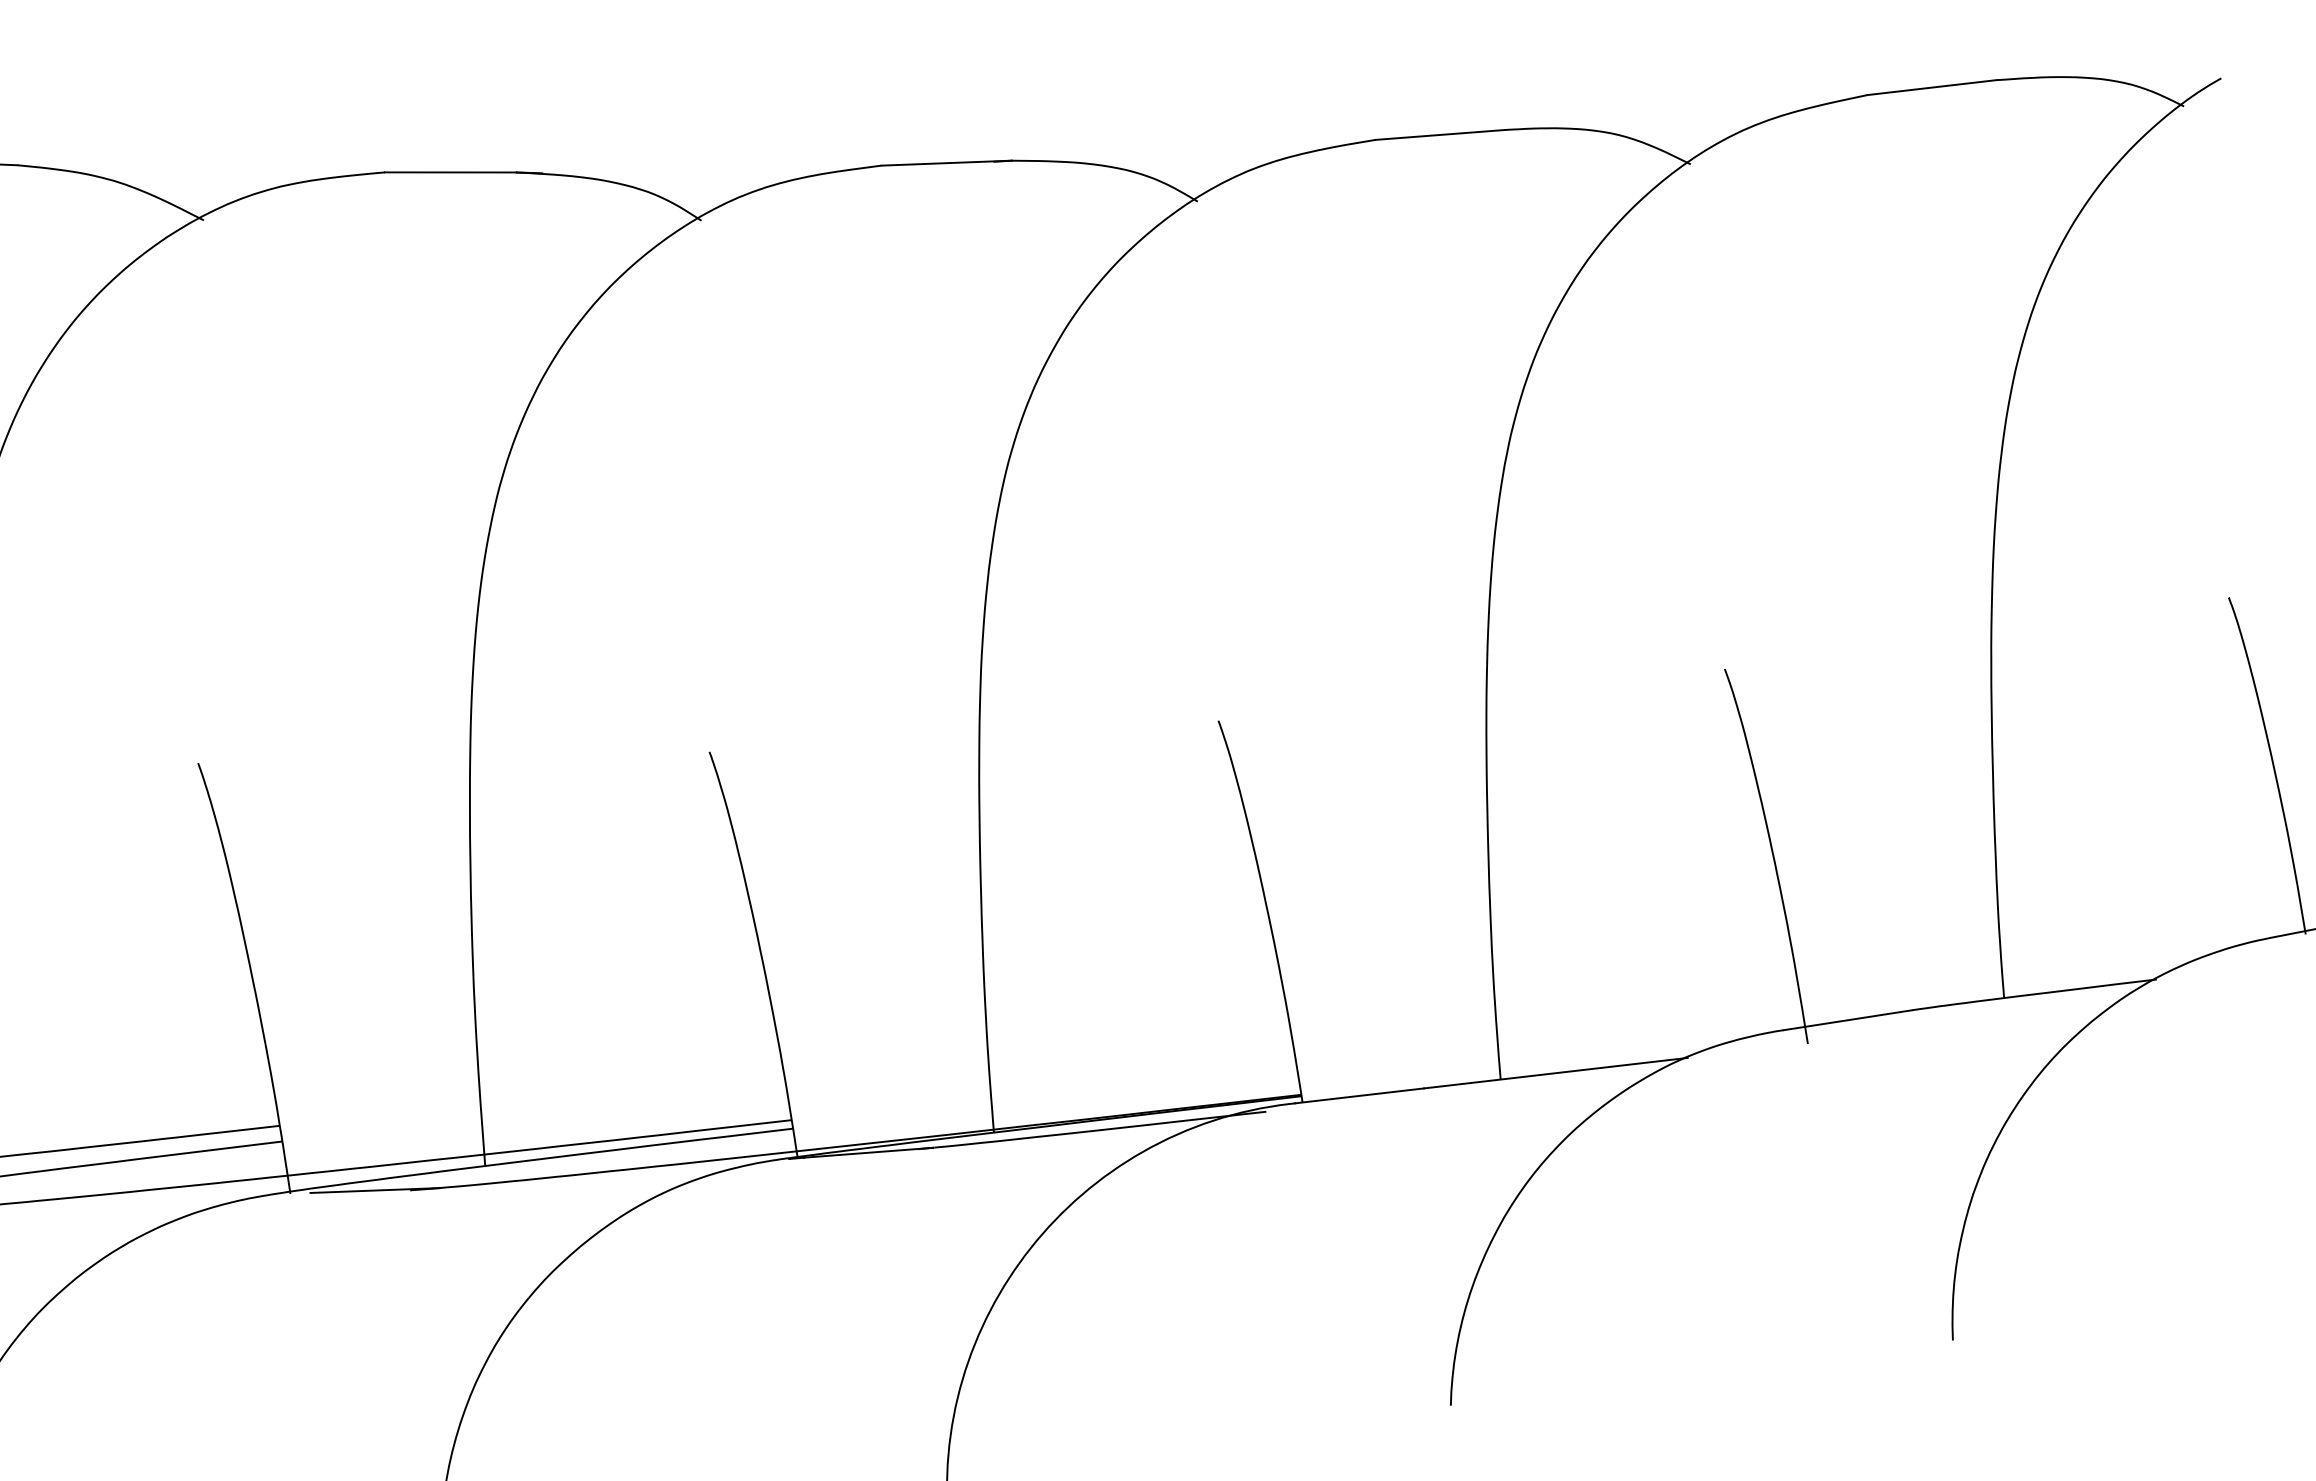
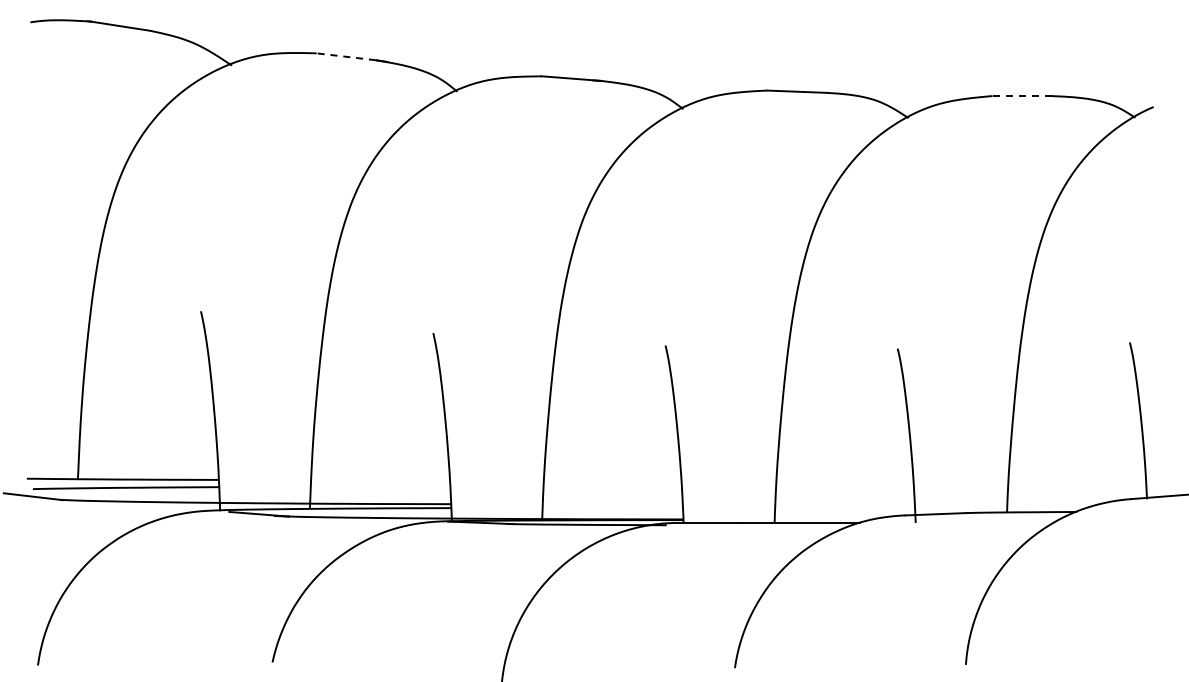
line: (1932, 88) -> (1022, 96), solid -> dashed
line: (450, 171) -> (346, 56), solid -> dashed

